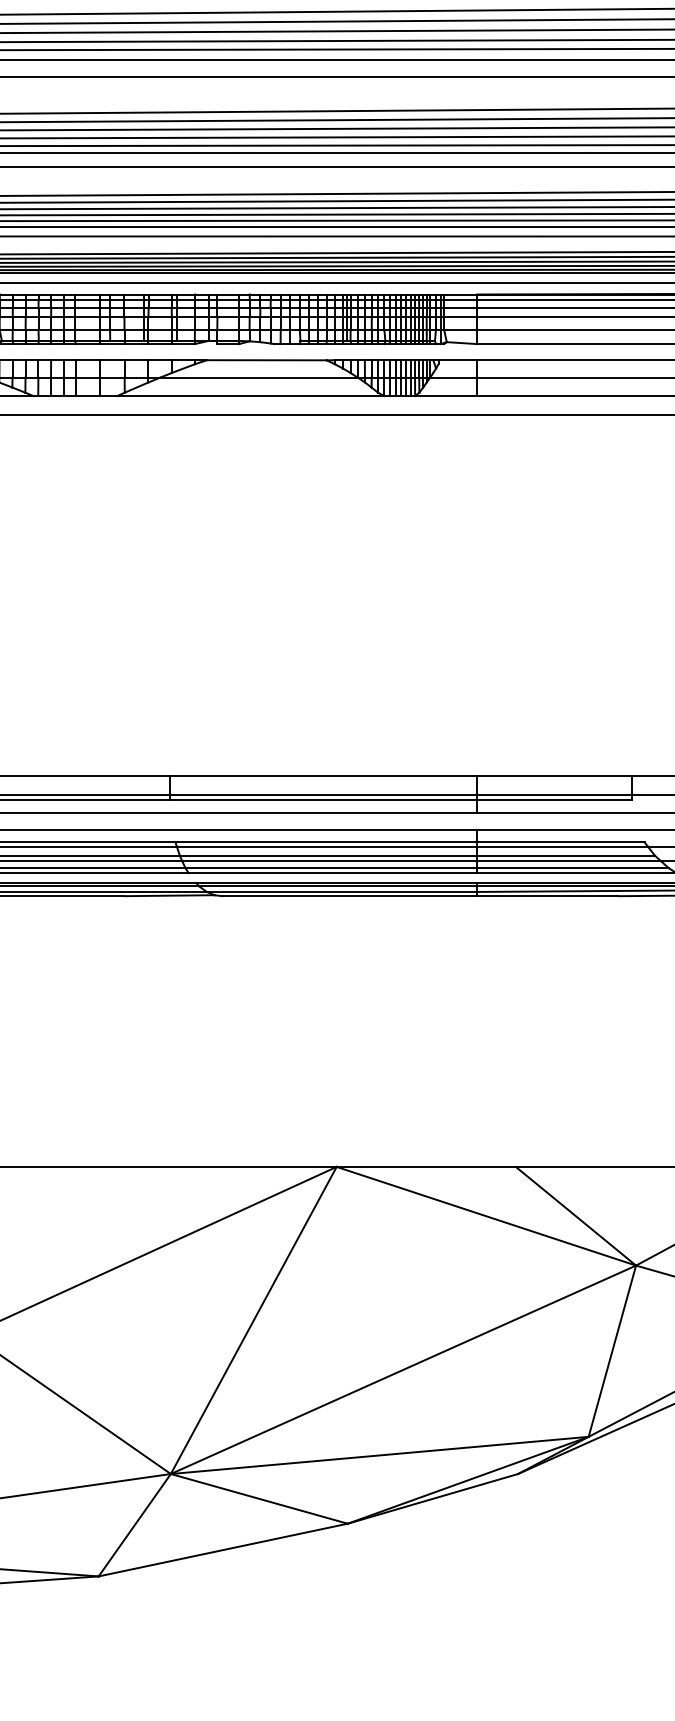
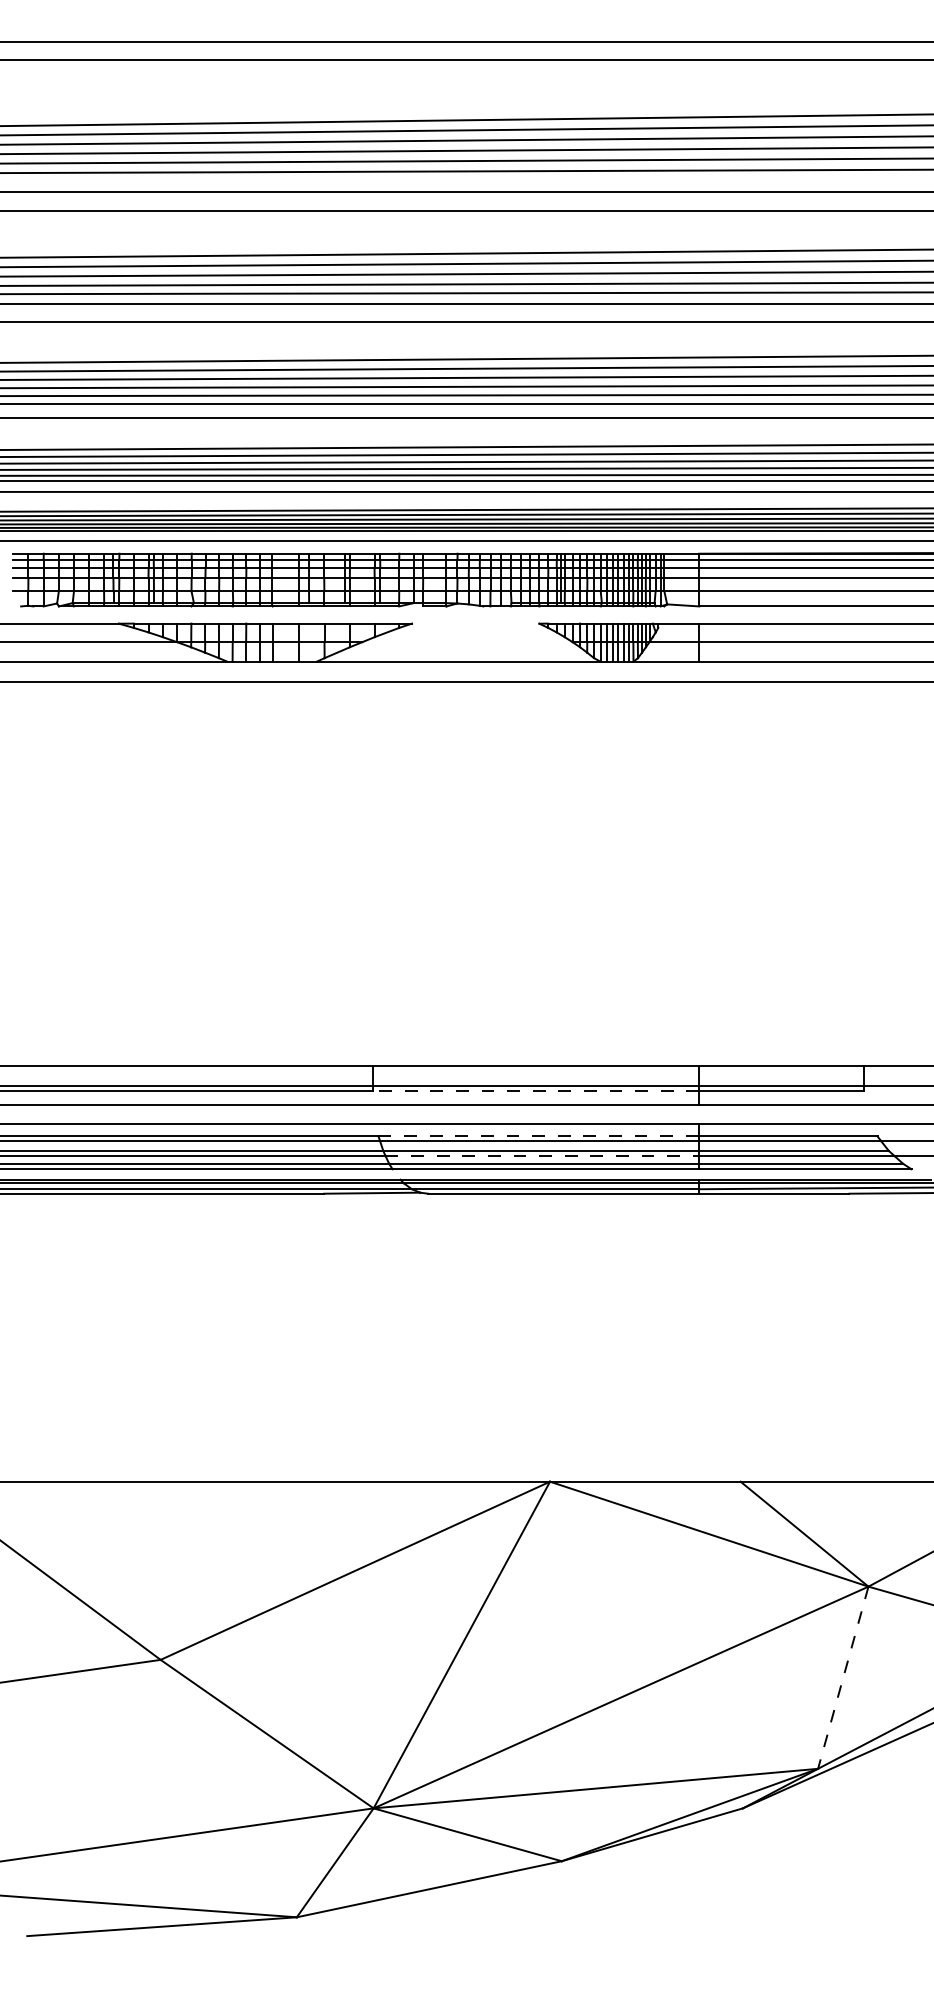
line: (266, 360) -> (475, 623), removed
line: (259, 377) -> (467, 642), removed
line: (323, 800) -> (535, 1091), solid -> dashed
line: (326, 842) -> (539, 1136), solid -> dashed
line: (329, 861) -> (542, 1156), solid -> dashed
line: (612, 1351) -> (843, 1678), solid -> dashed

